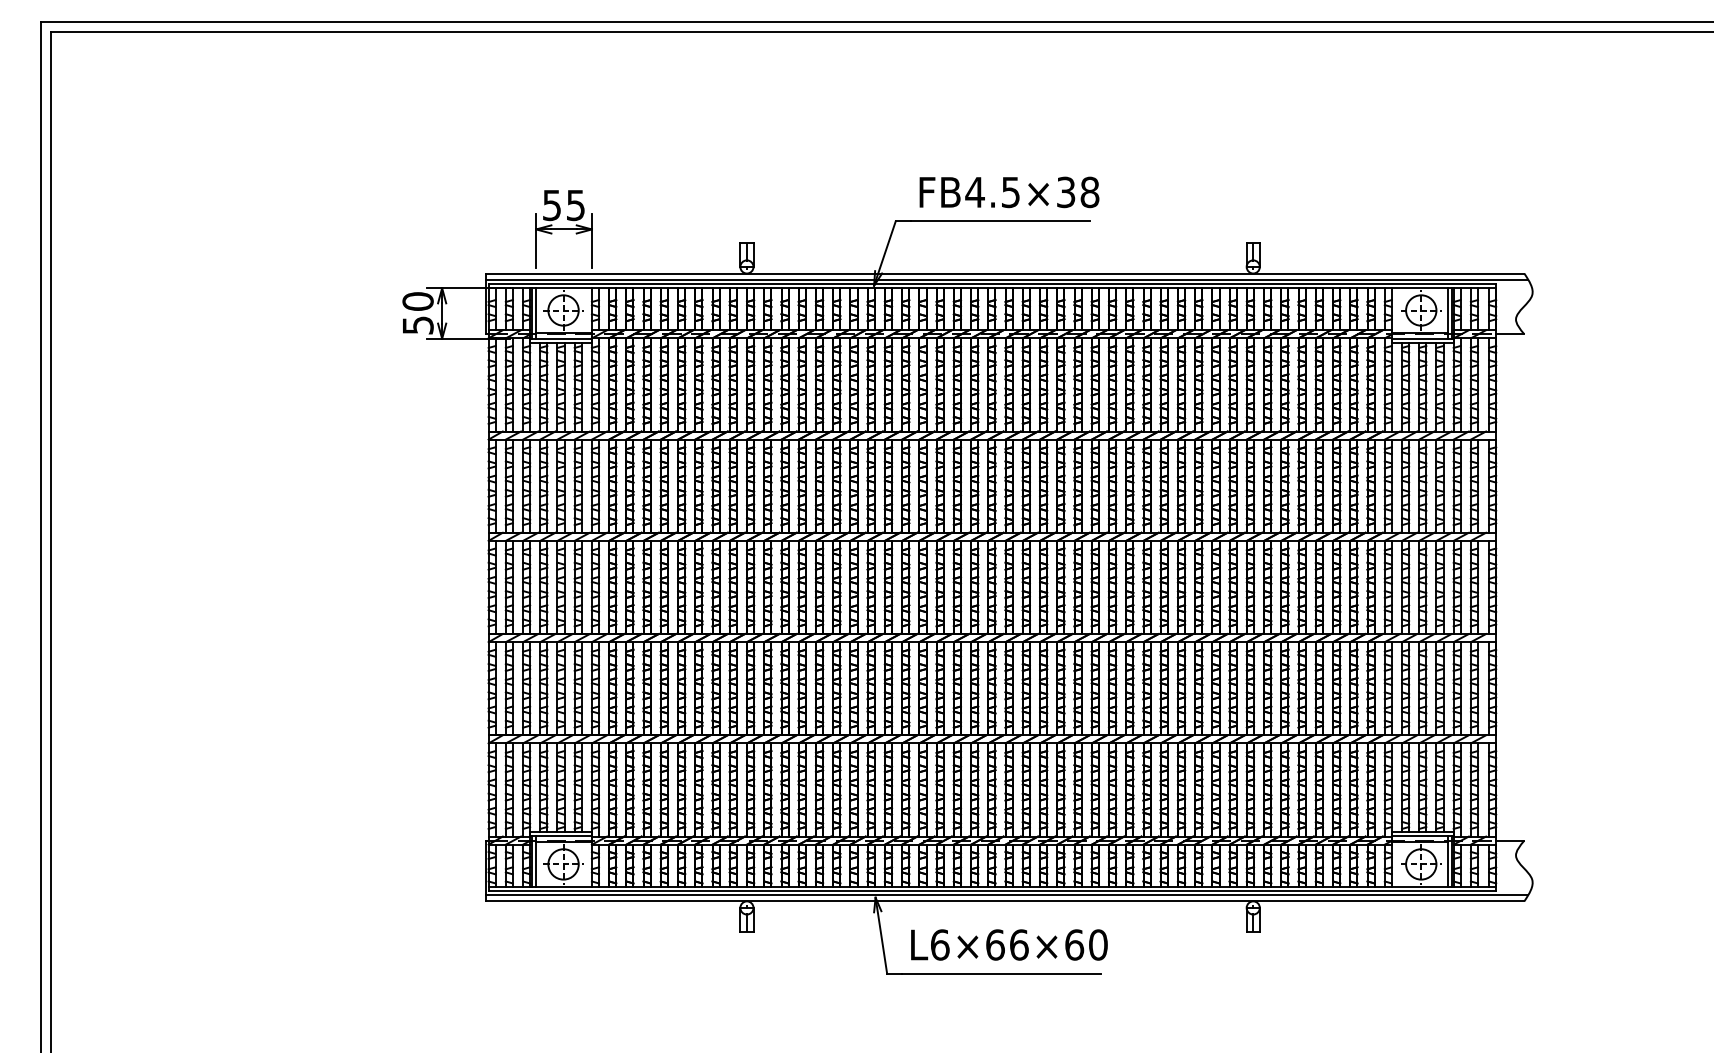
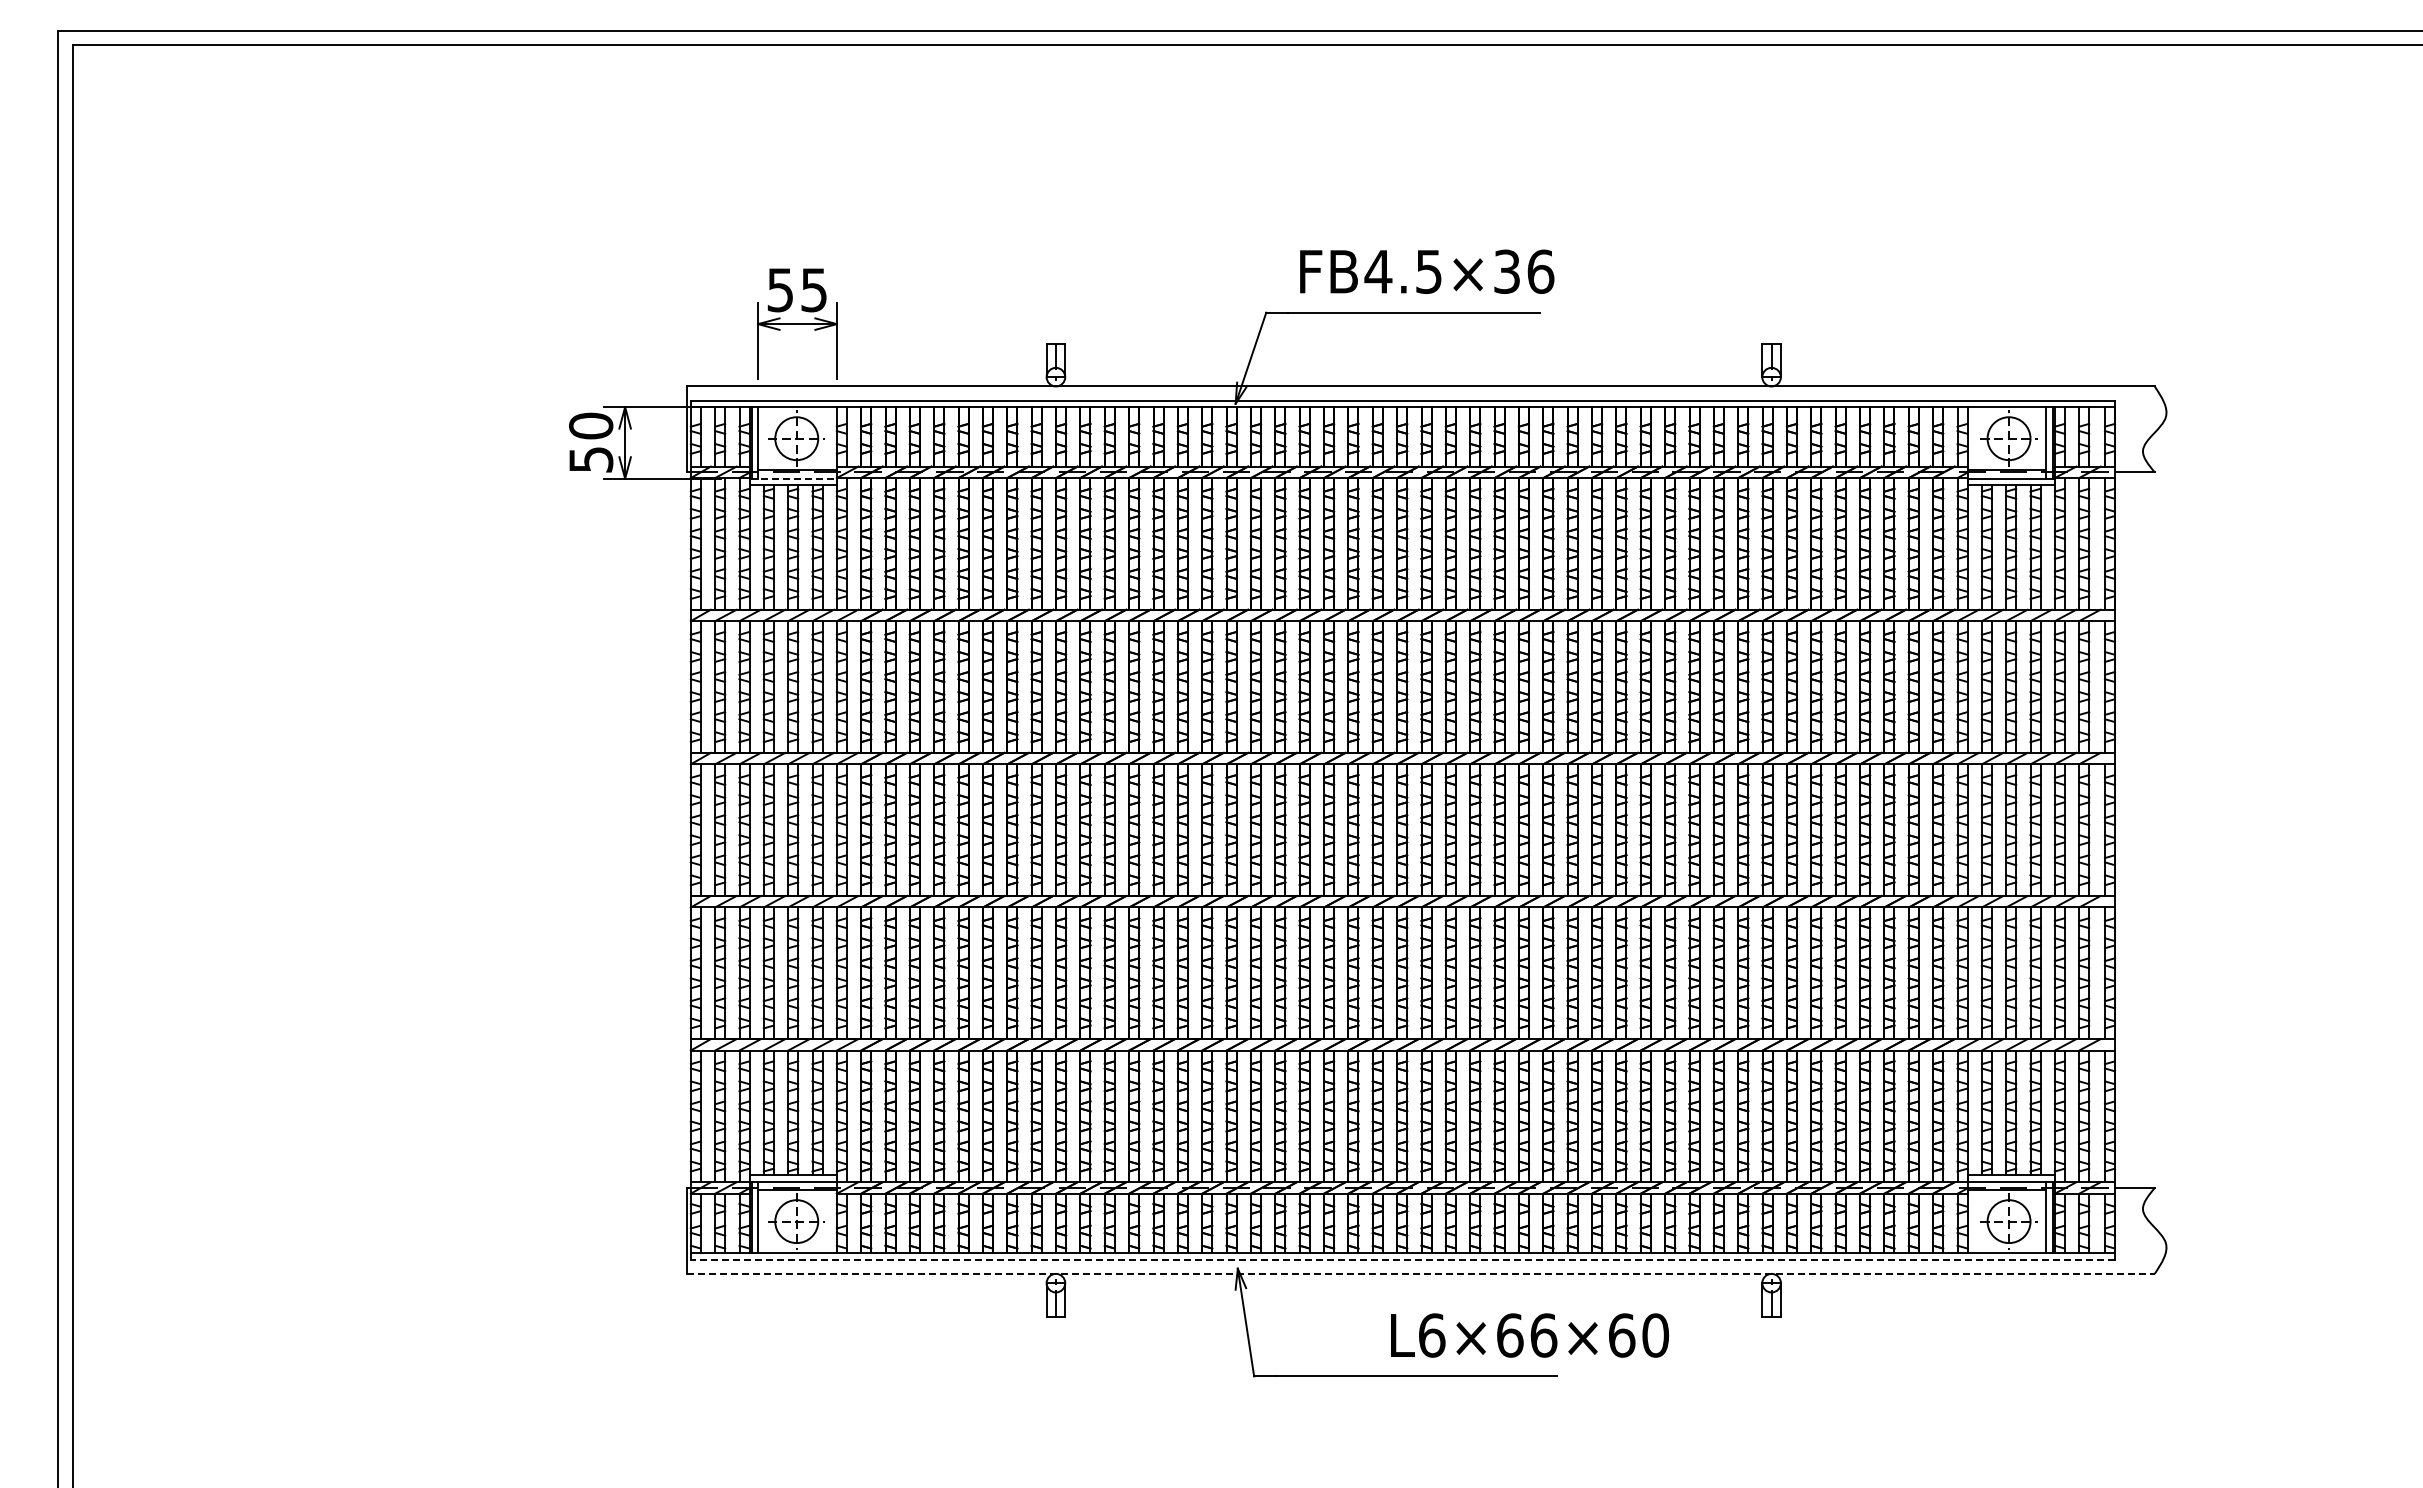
text: (1089, 192) -> (1540, 271), FB4.5×38 -> FB4.5×36
line: (1006, 279) -> (1423, 395), removed
line: (561, 338) -> (793, 478), solid -> dashed
line: (992, 891) -> (1402, 1259), solid -> dashed
line: (1006, 895) -> (1423, 1265), removed
line: (1005, 901) -> (1421, 1273), solid -> dashed
text: (1009, 944) -> (1529, 1335), moved

